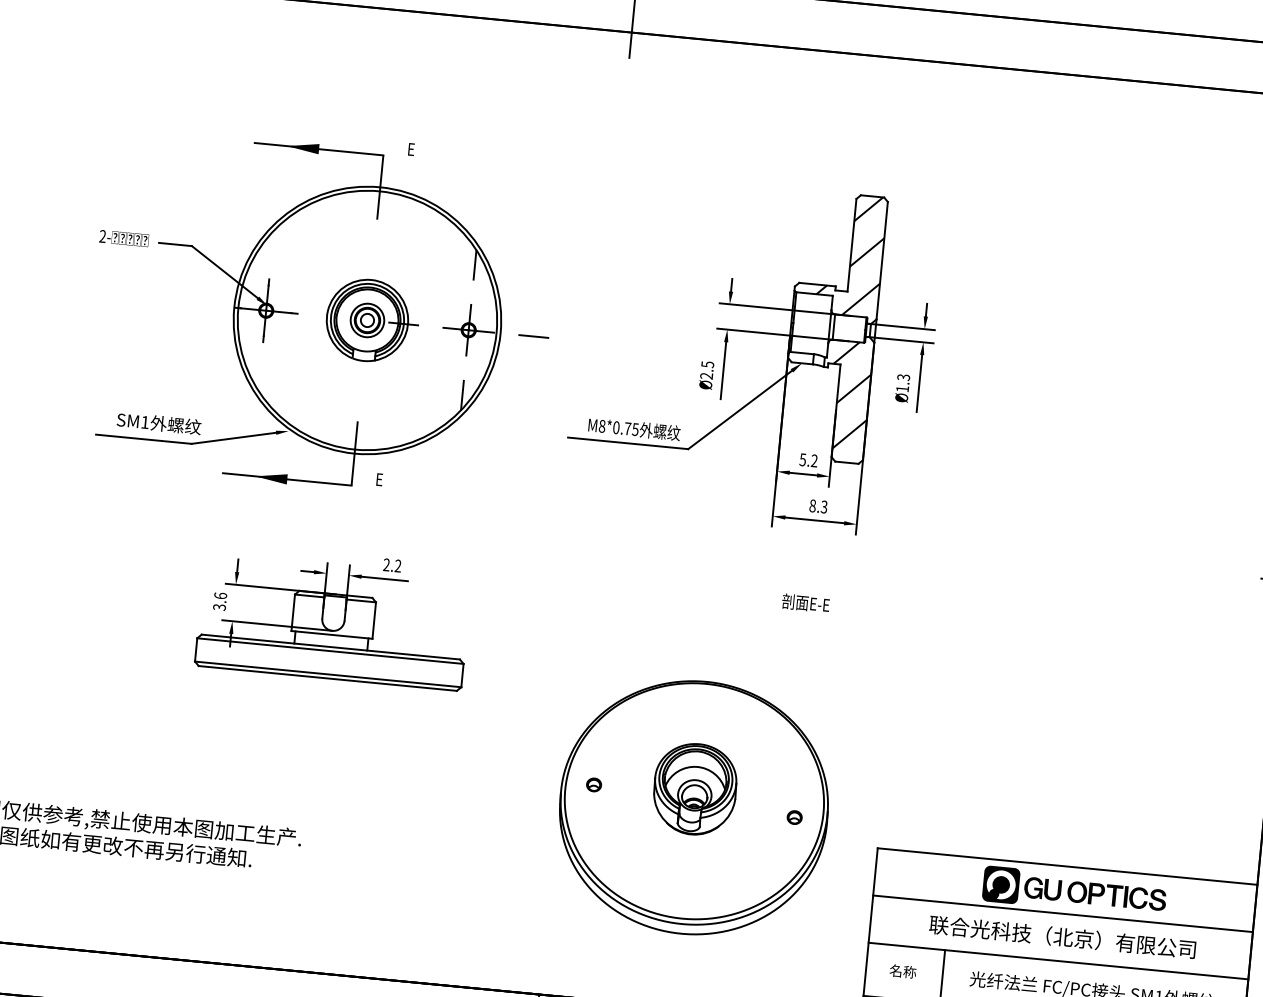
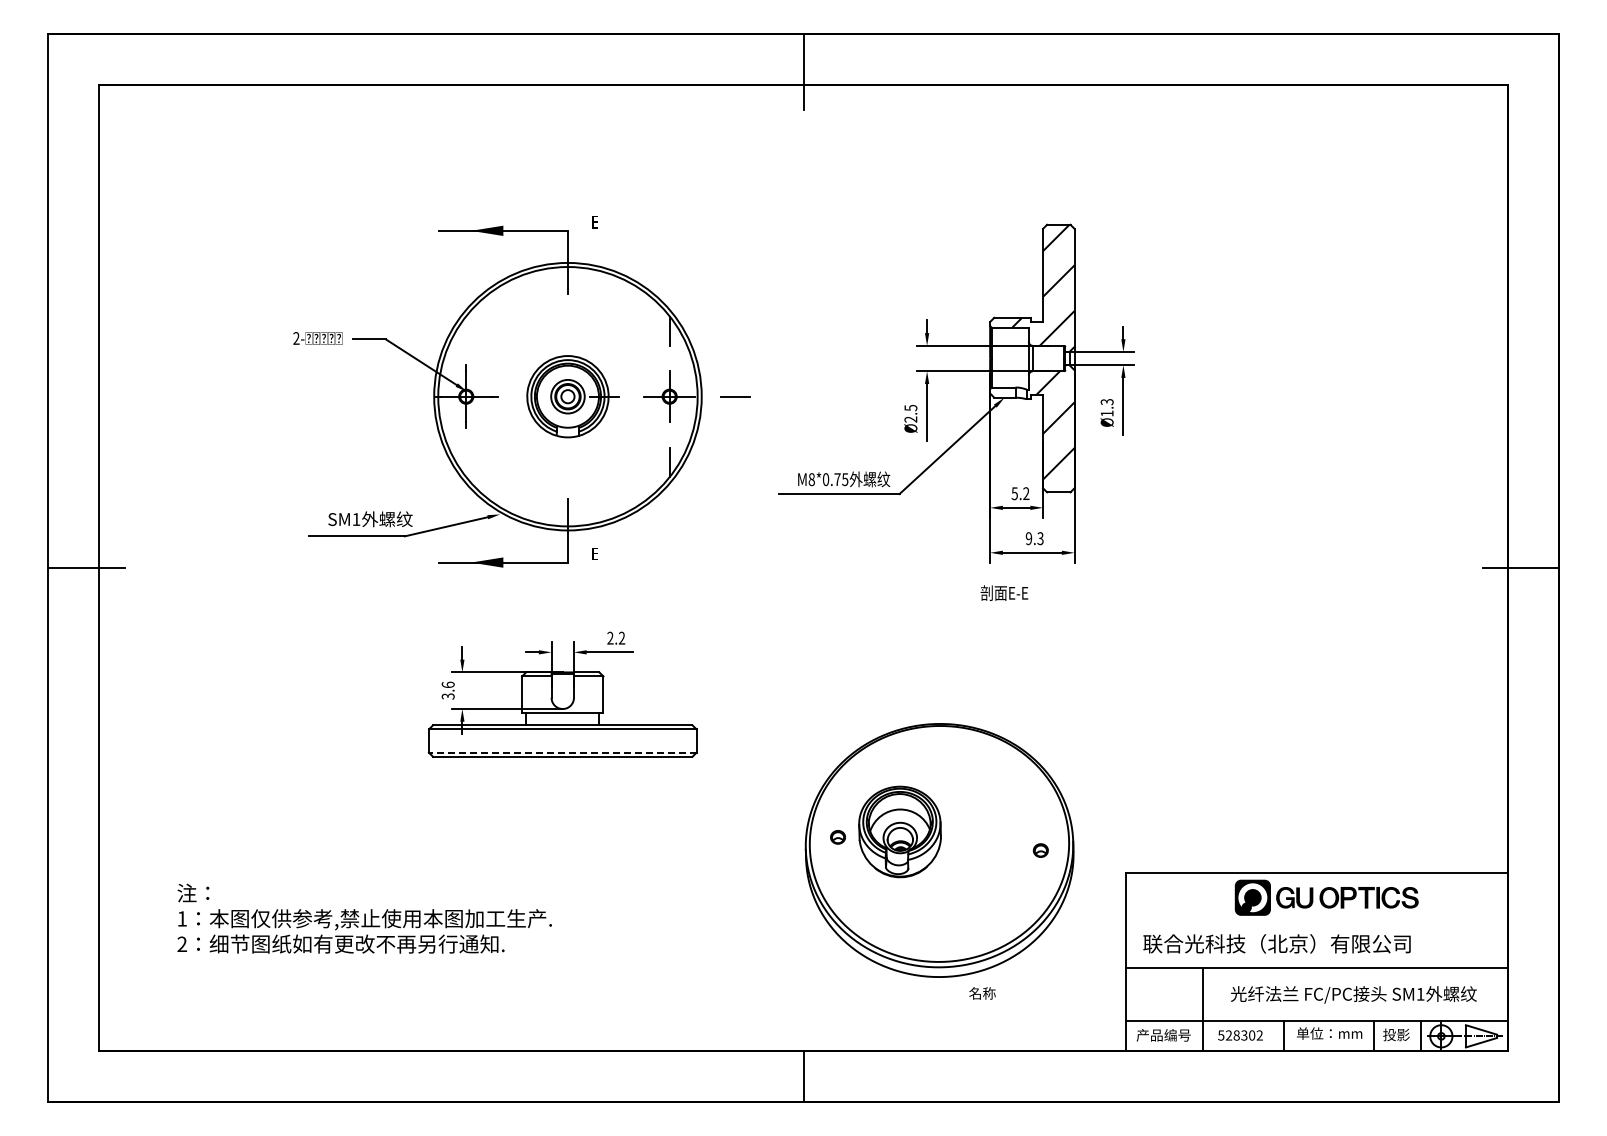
text: (812, 505) -> (1028, 538), 8.3 -> 9.3
text: (805, 602) -> (1004, 592), moved
line: (327, 674) -> (562, 752), solid -> dashed
part: (694, 788) -> (899, 831), moved
line: (1062, 913) -> (1316, 920), removed
text: (1062, 936) -> (1276, 943), moved
text: (903, 971) -> (982, 993), moved

